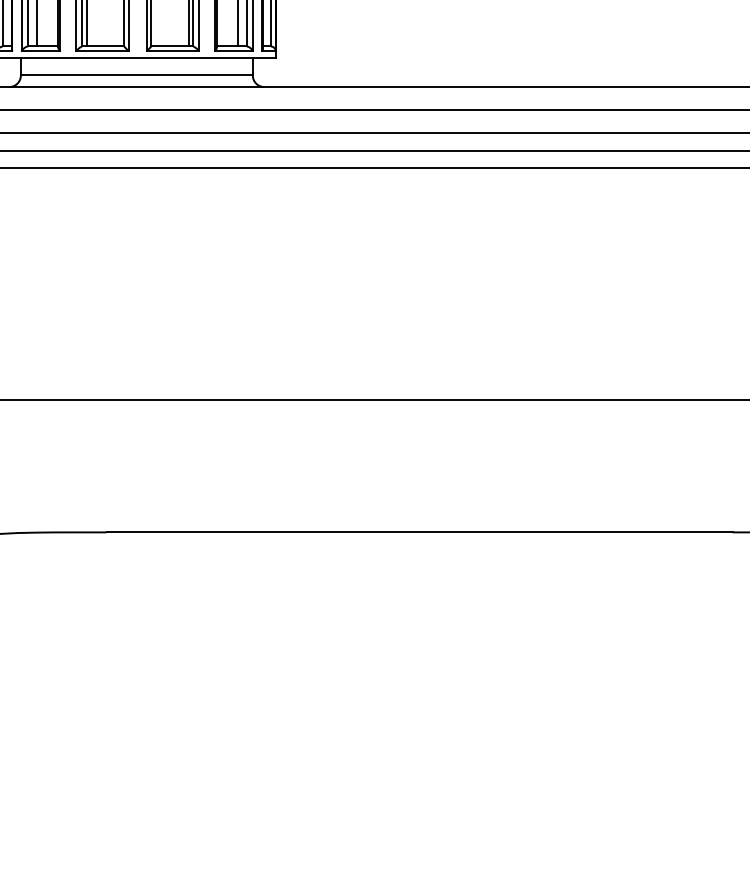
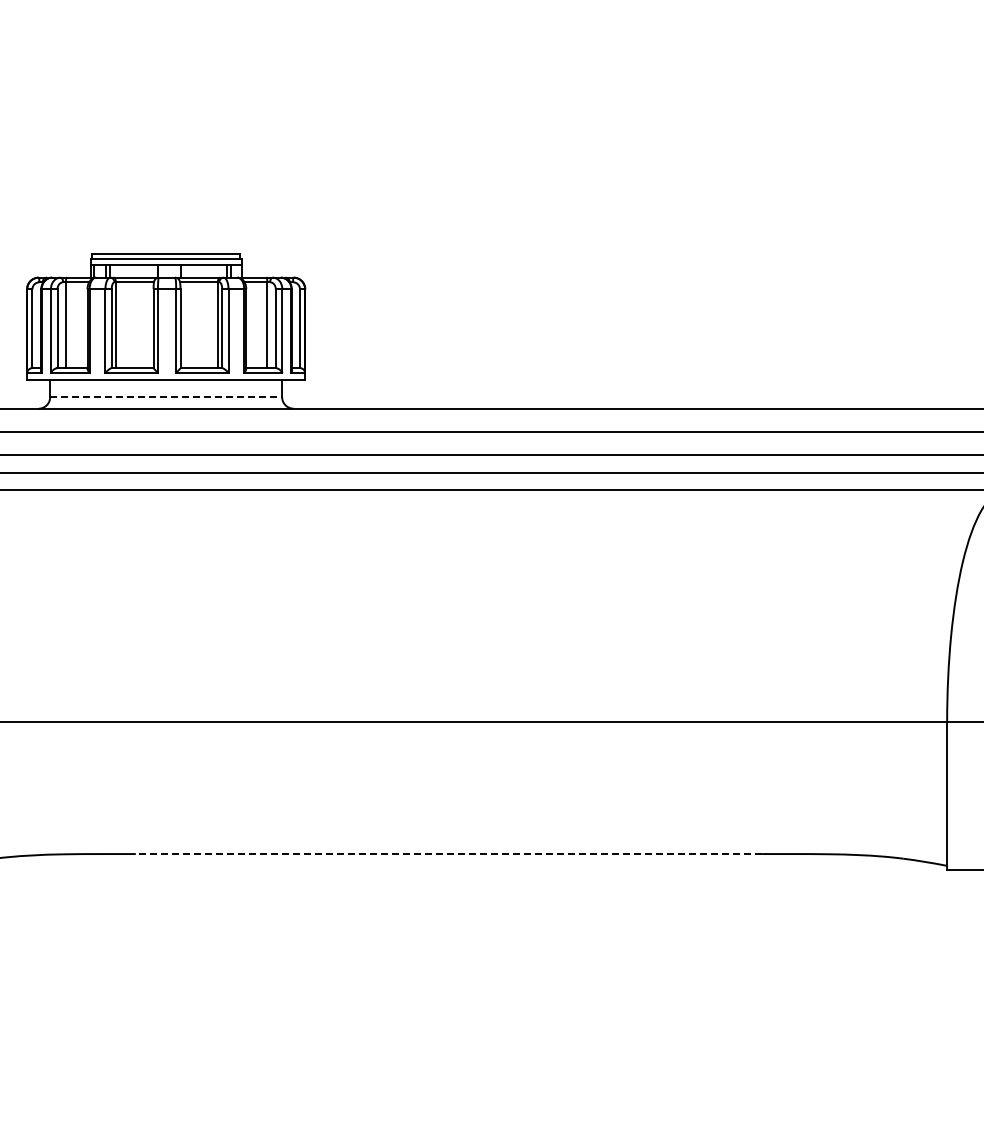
line: (137, 75) -> (166, 397), solid -> dashed
line: (419, 532) -> (448, 854), solid -> dashed

